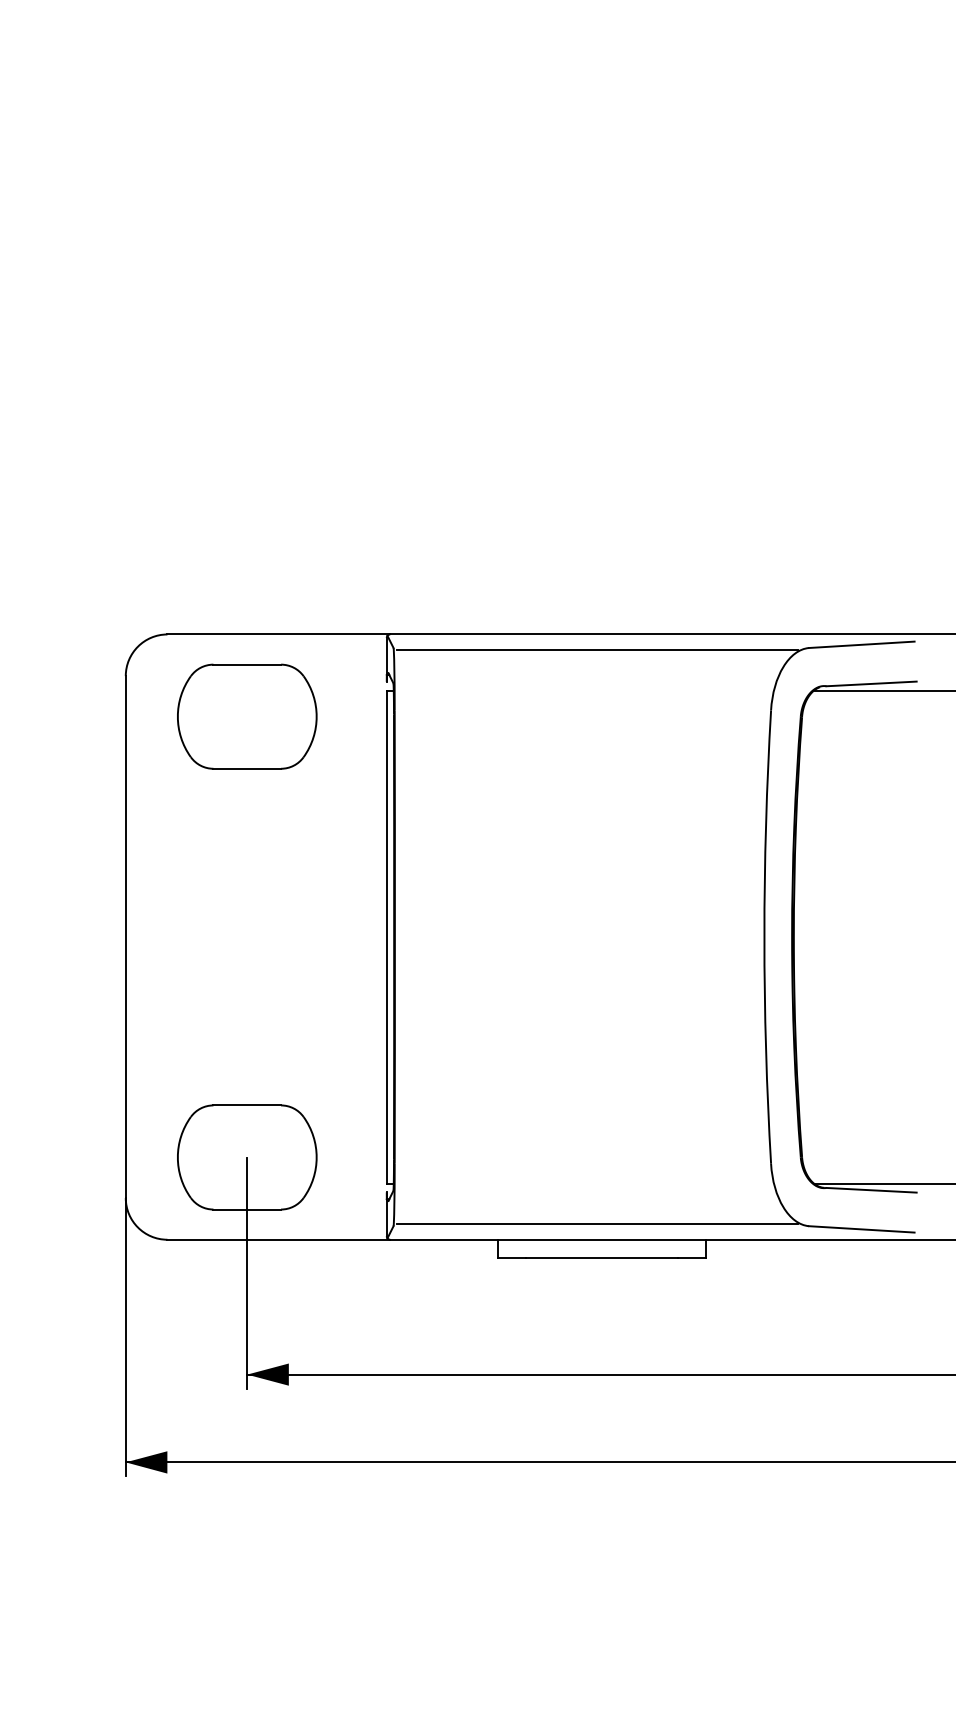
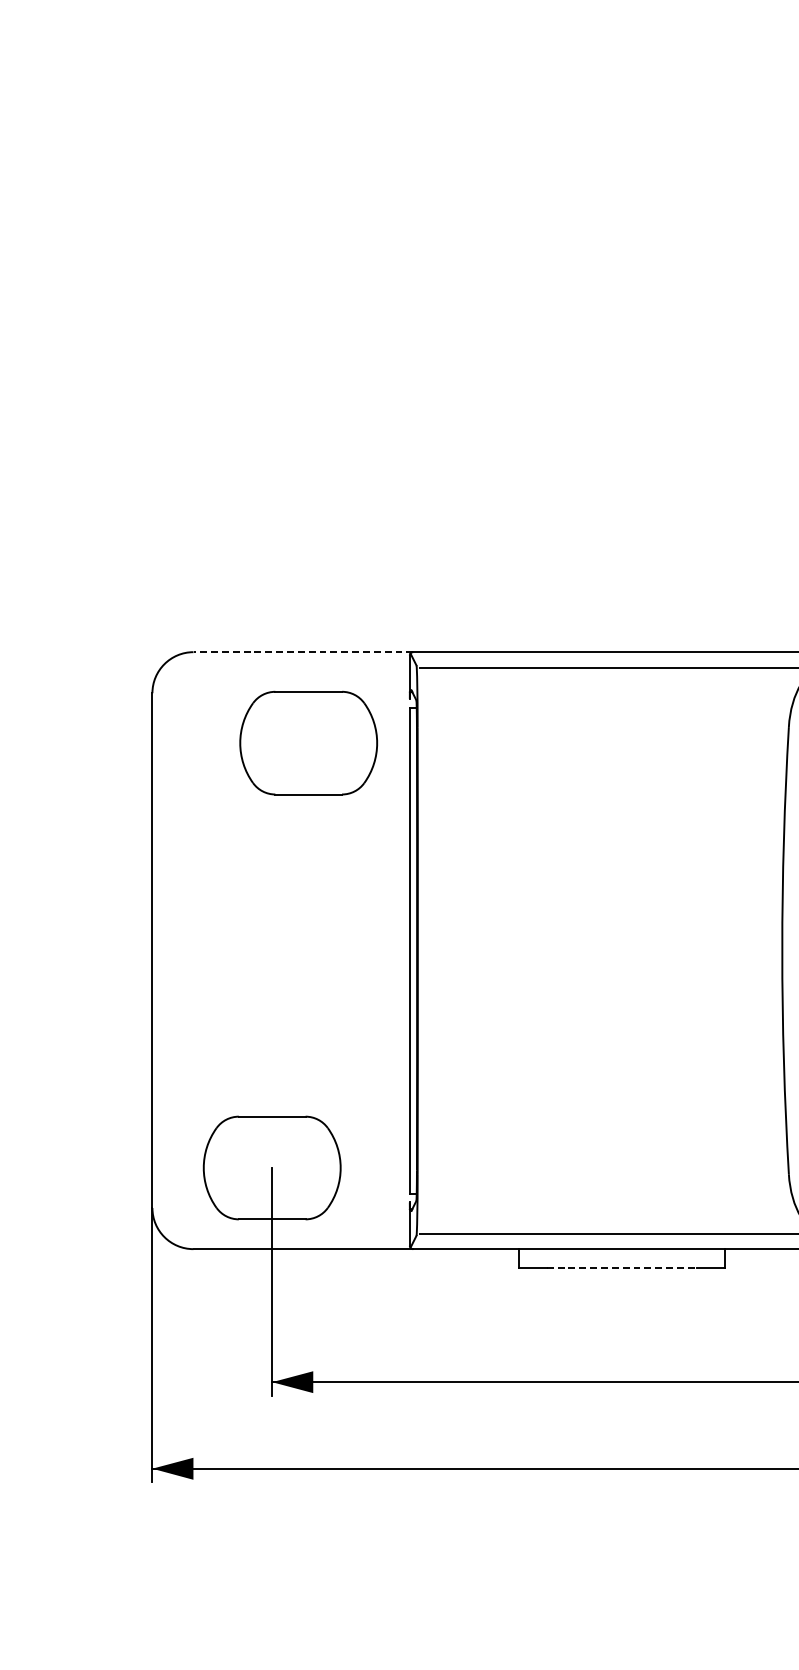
line: (278, 634) -> (303, 652), solid -> dashed
part: (247, 716) -> (308, 742), moved
line: (602, 1258) -> (622, 1267), solid -> dashed

